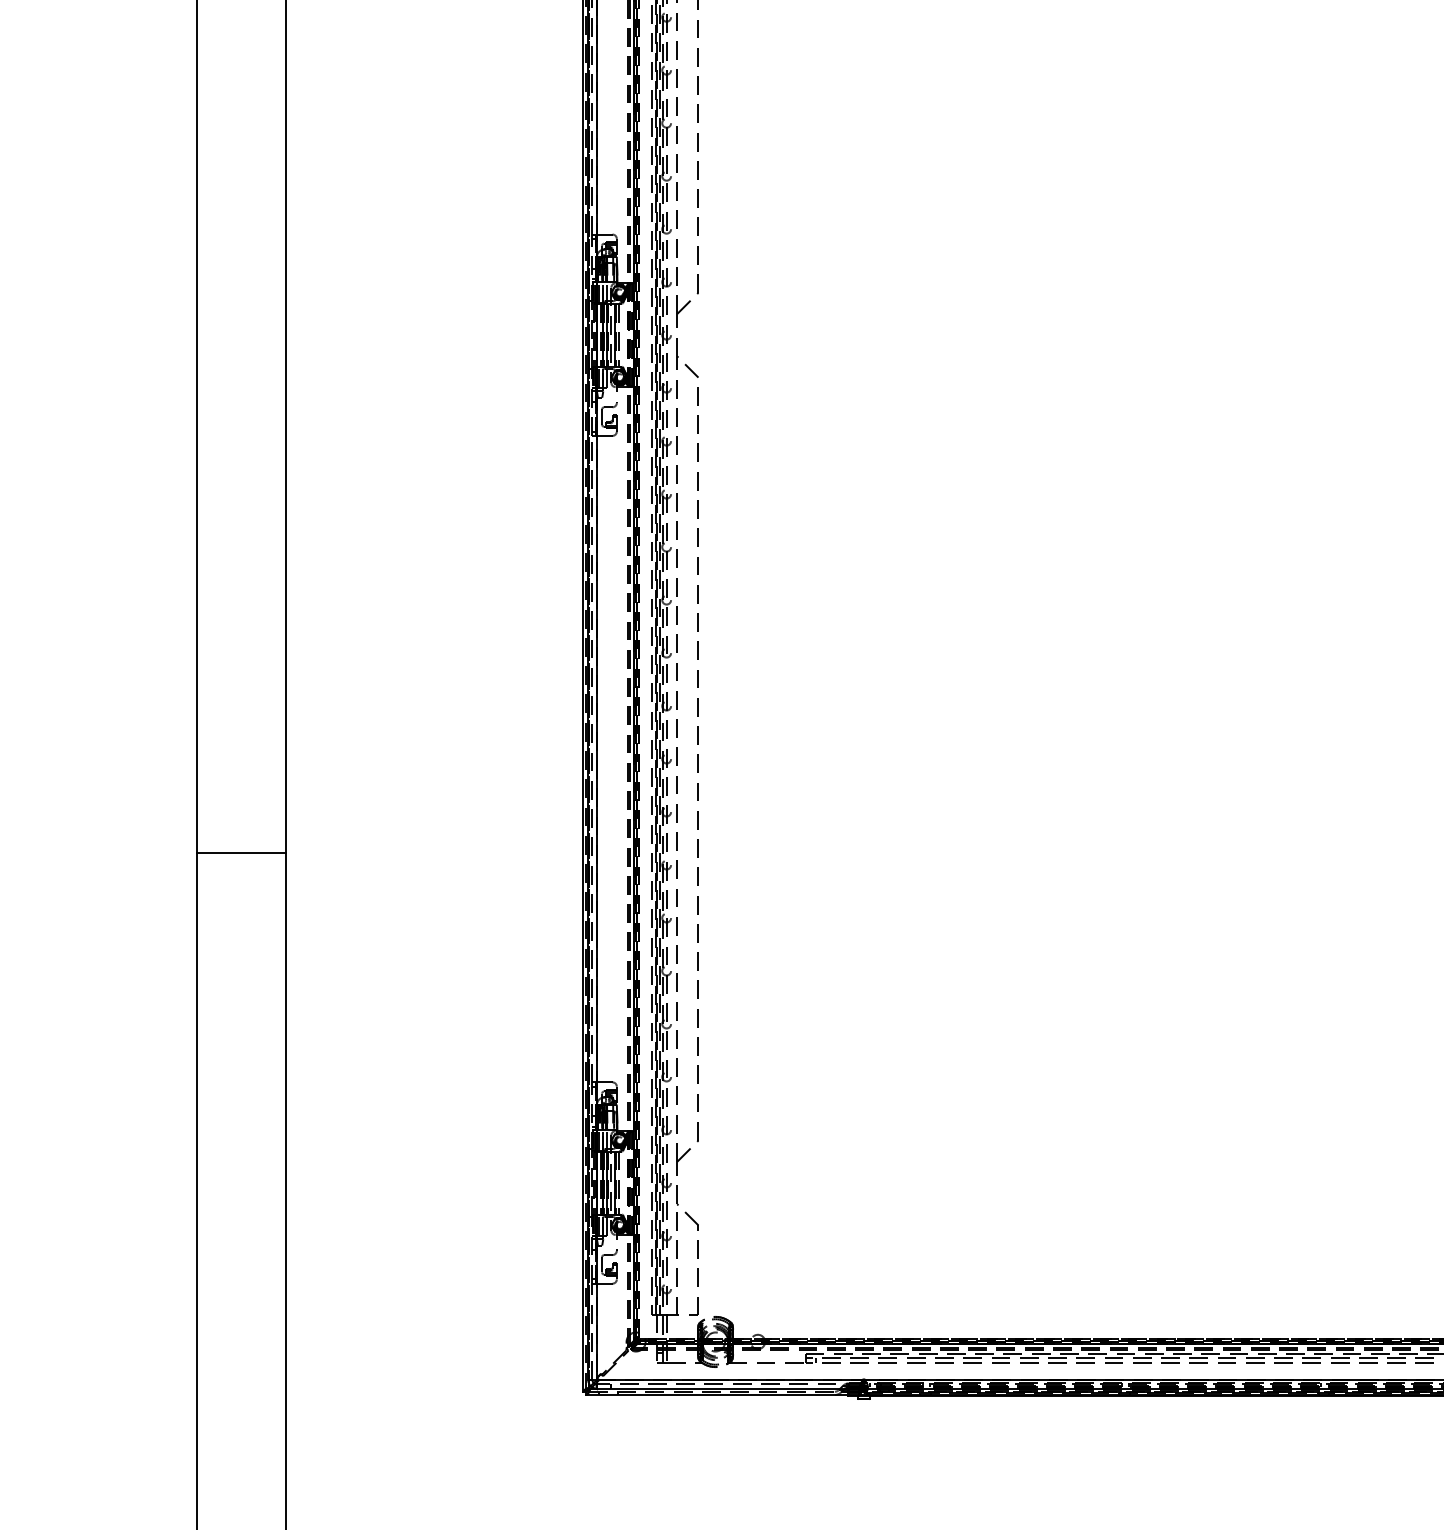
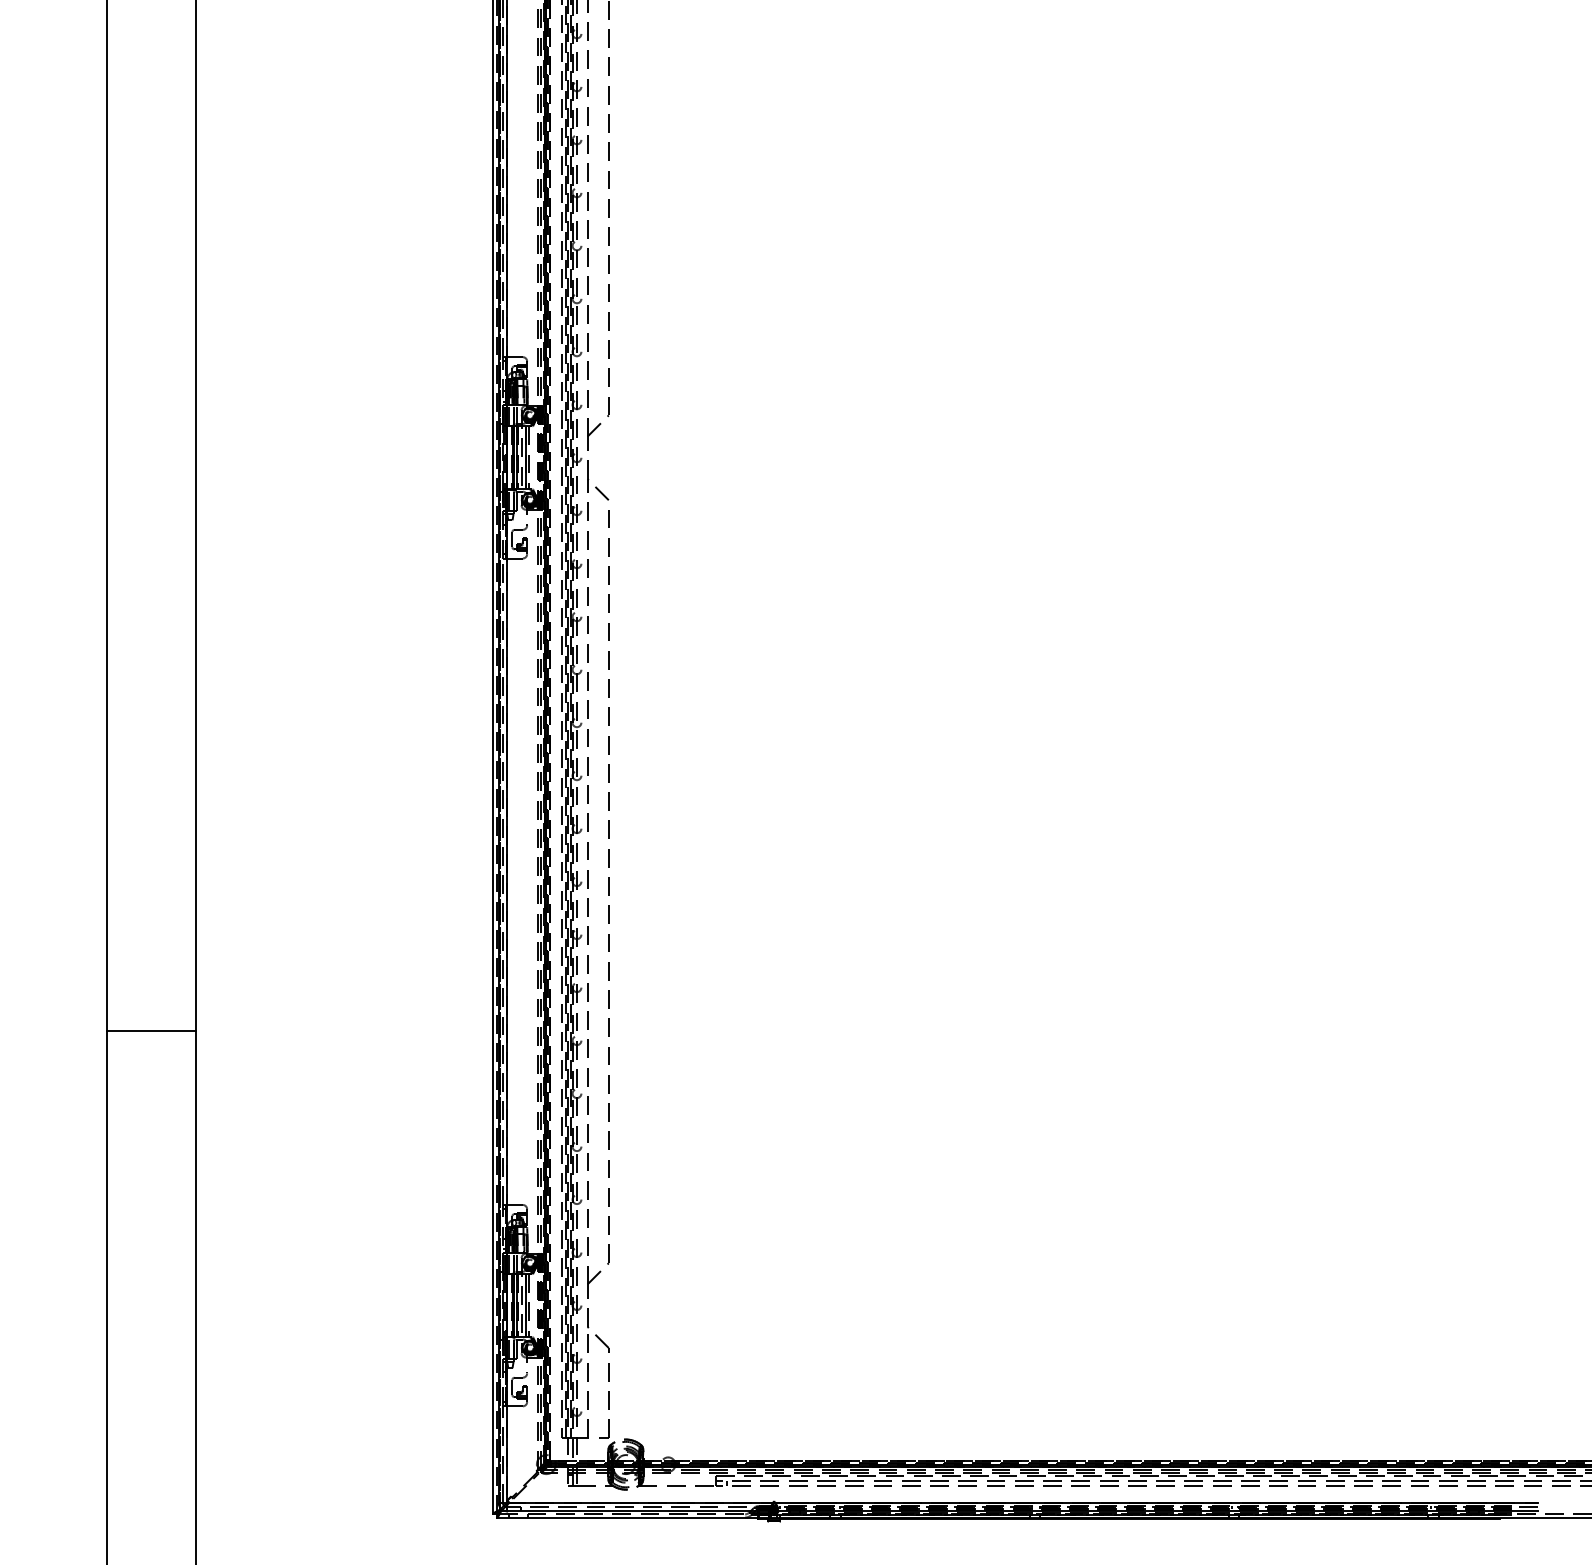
line: (241, 852) -> (151, 1031), moved

